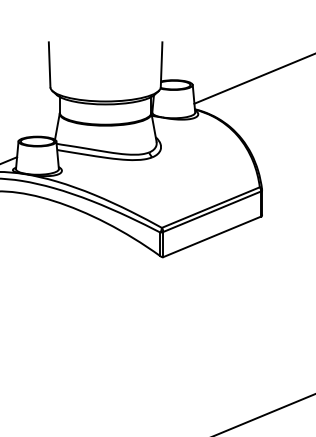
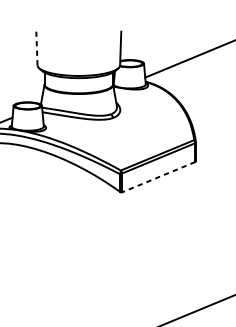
line: (49, 64) -> (36, 48), solid -> dashed
line: (211, 237) -> (158, 177), solid -> dashed

